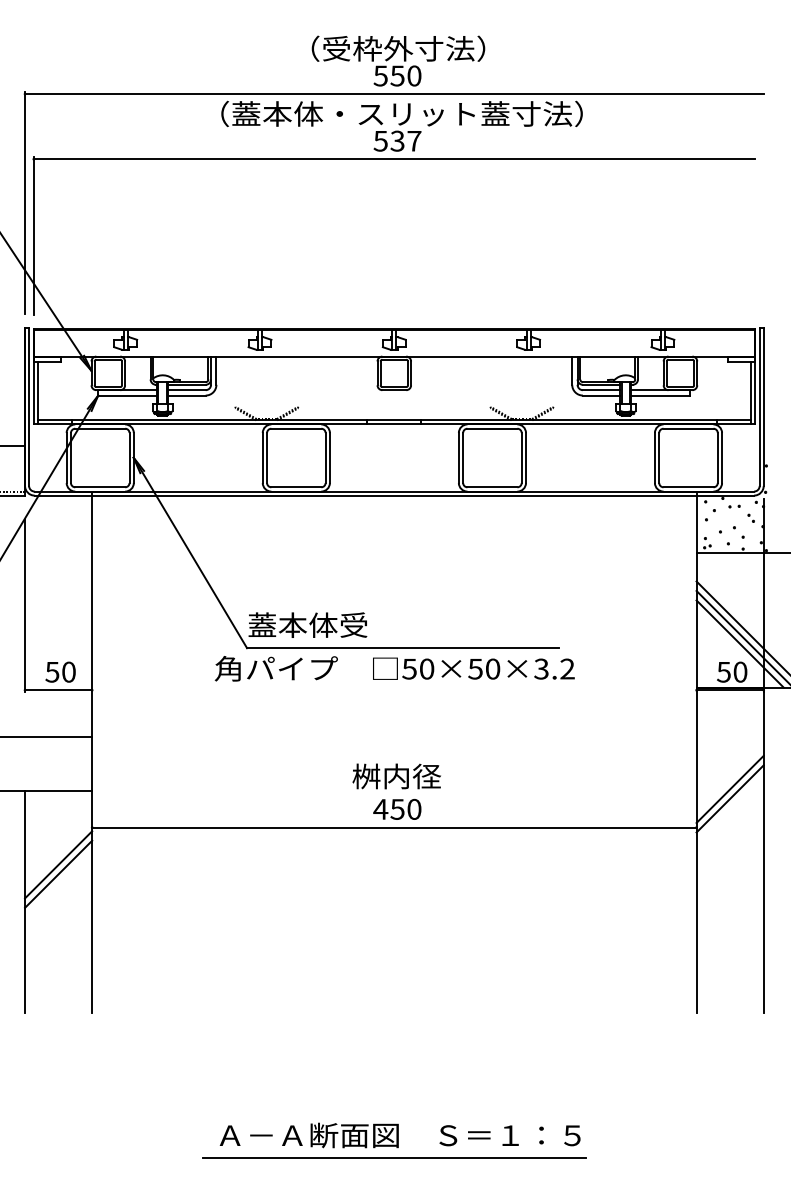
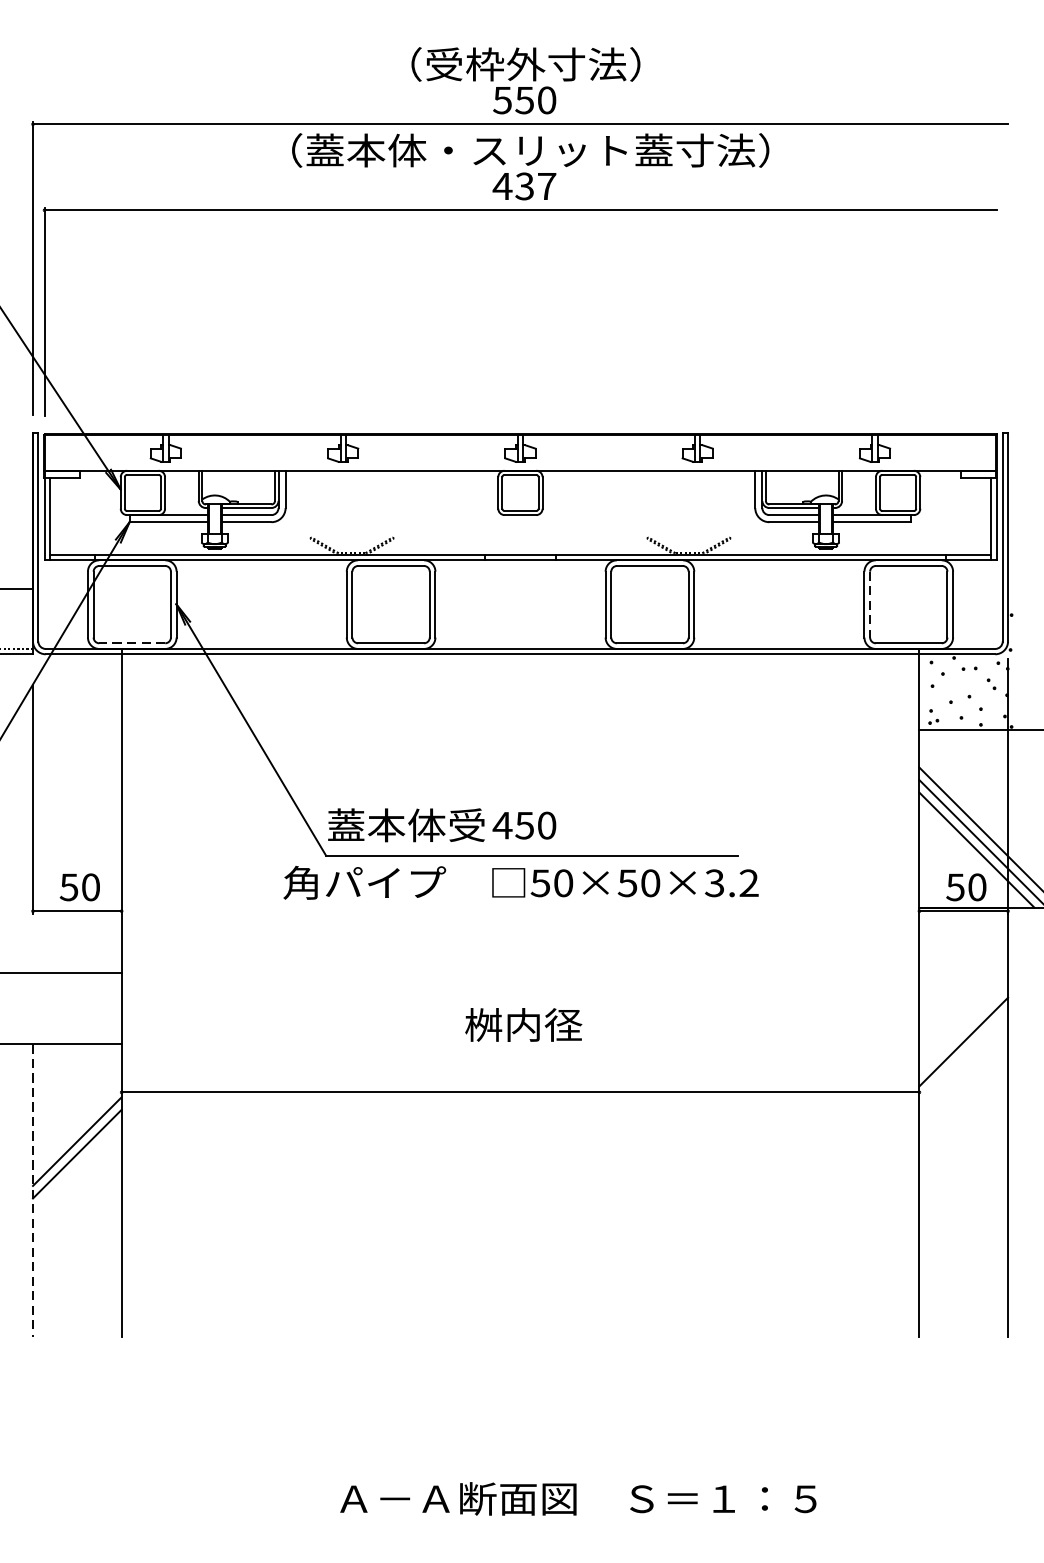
text: (380, 141) -> (502, 186), 537 -> 437
line: (659, 458) -> (870, 605), solid -> dashed
line: (100, 487) -> (132, 643), solid -> dashed
line: (729, 798) -> (962, 1054), removed
text: (397, 809) -> (524, 825), moved
line: (25, 902) -> (33, 1191), solid -> dashed
text: (399, 1135) -> (577, 1498), moved
line: (394, 1157) -> (520, 1527), removed

